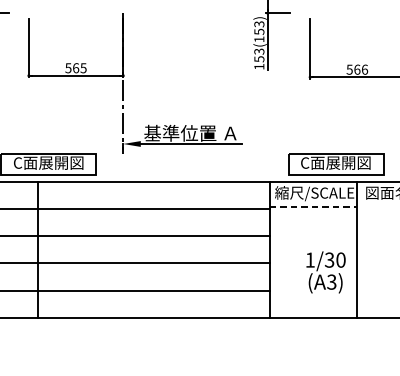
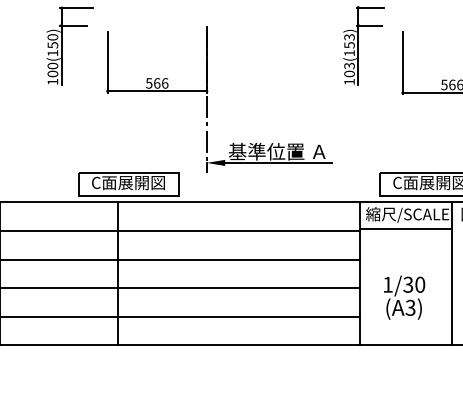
text: (259, 58) -> (349, 73), 153(153) -> 103(153)
text: (82, 68) -> (164, 83), 565 -> 566
line: (313, 207) -> (406, 229), dashed -> solid
text: (326, 272) -> (404, 297), moved

